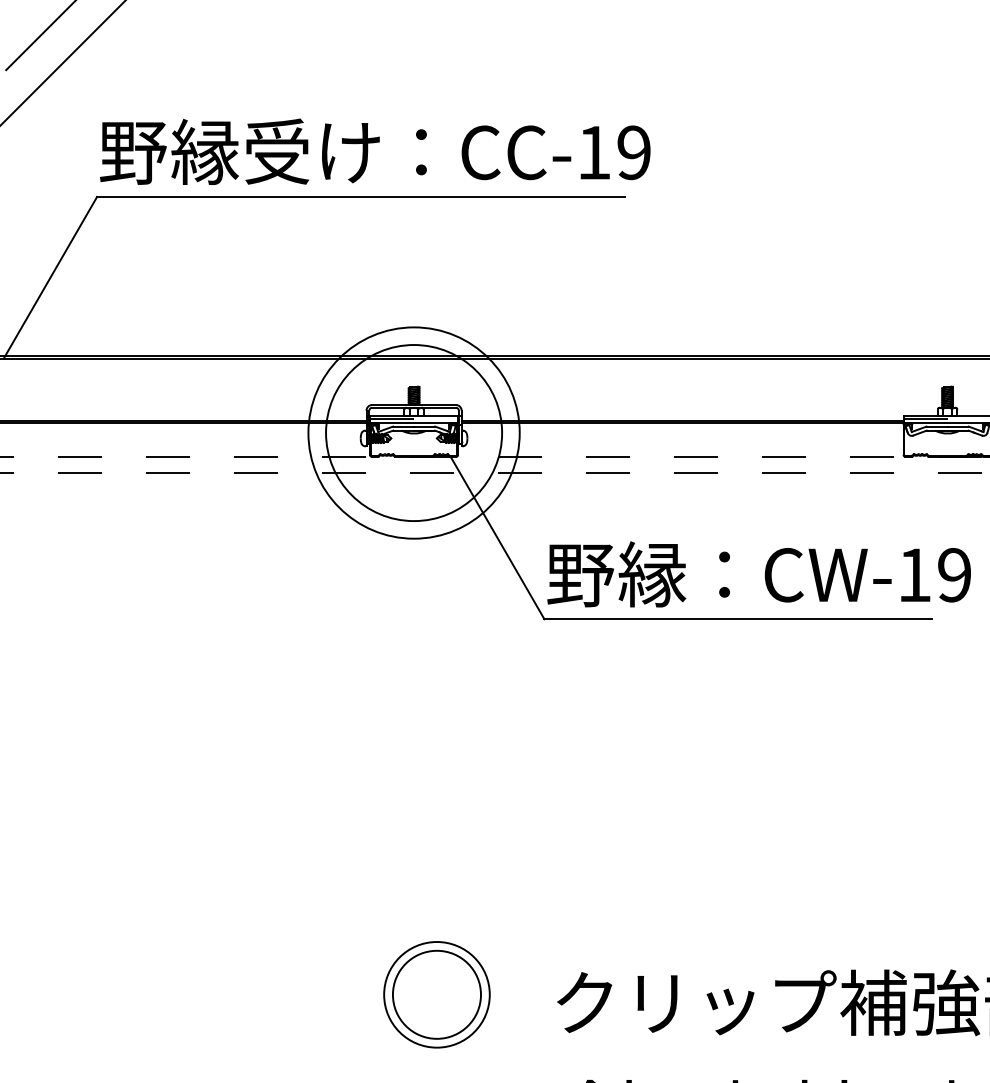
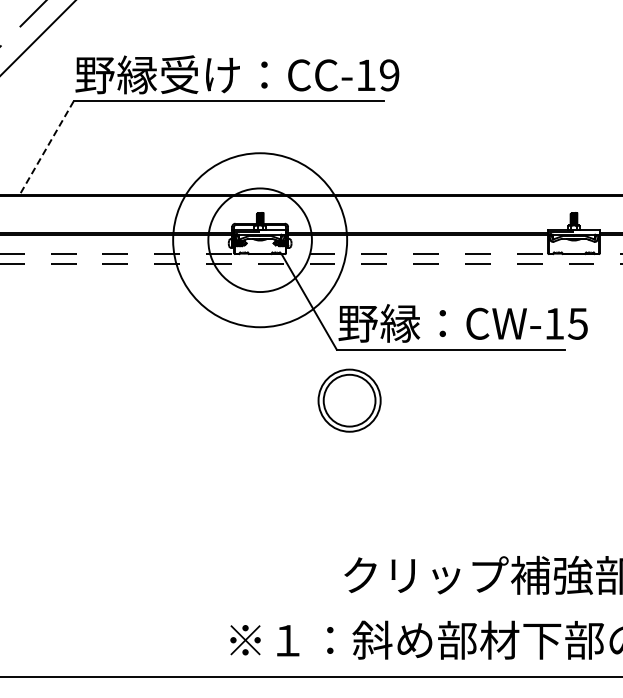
line: (50, 277) -> (46, 148), solid -> dashed
circle: (414, 433) -> (260, 240), size x1.4
text: (953, 574) -> (577, 323), CW-19 -> CW-15
part: (436, 994) -> (349, 400), moved

